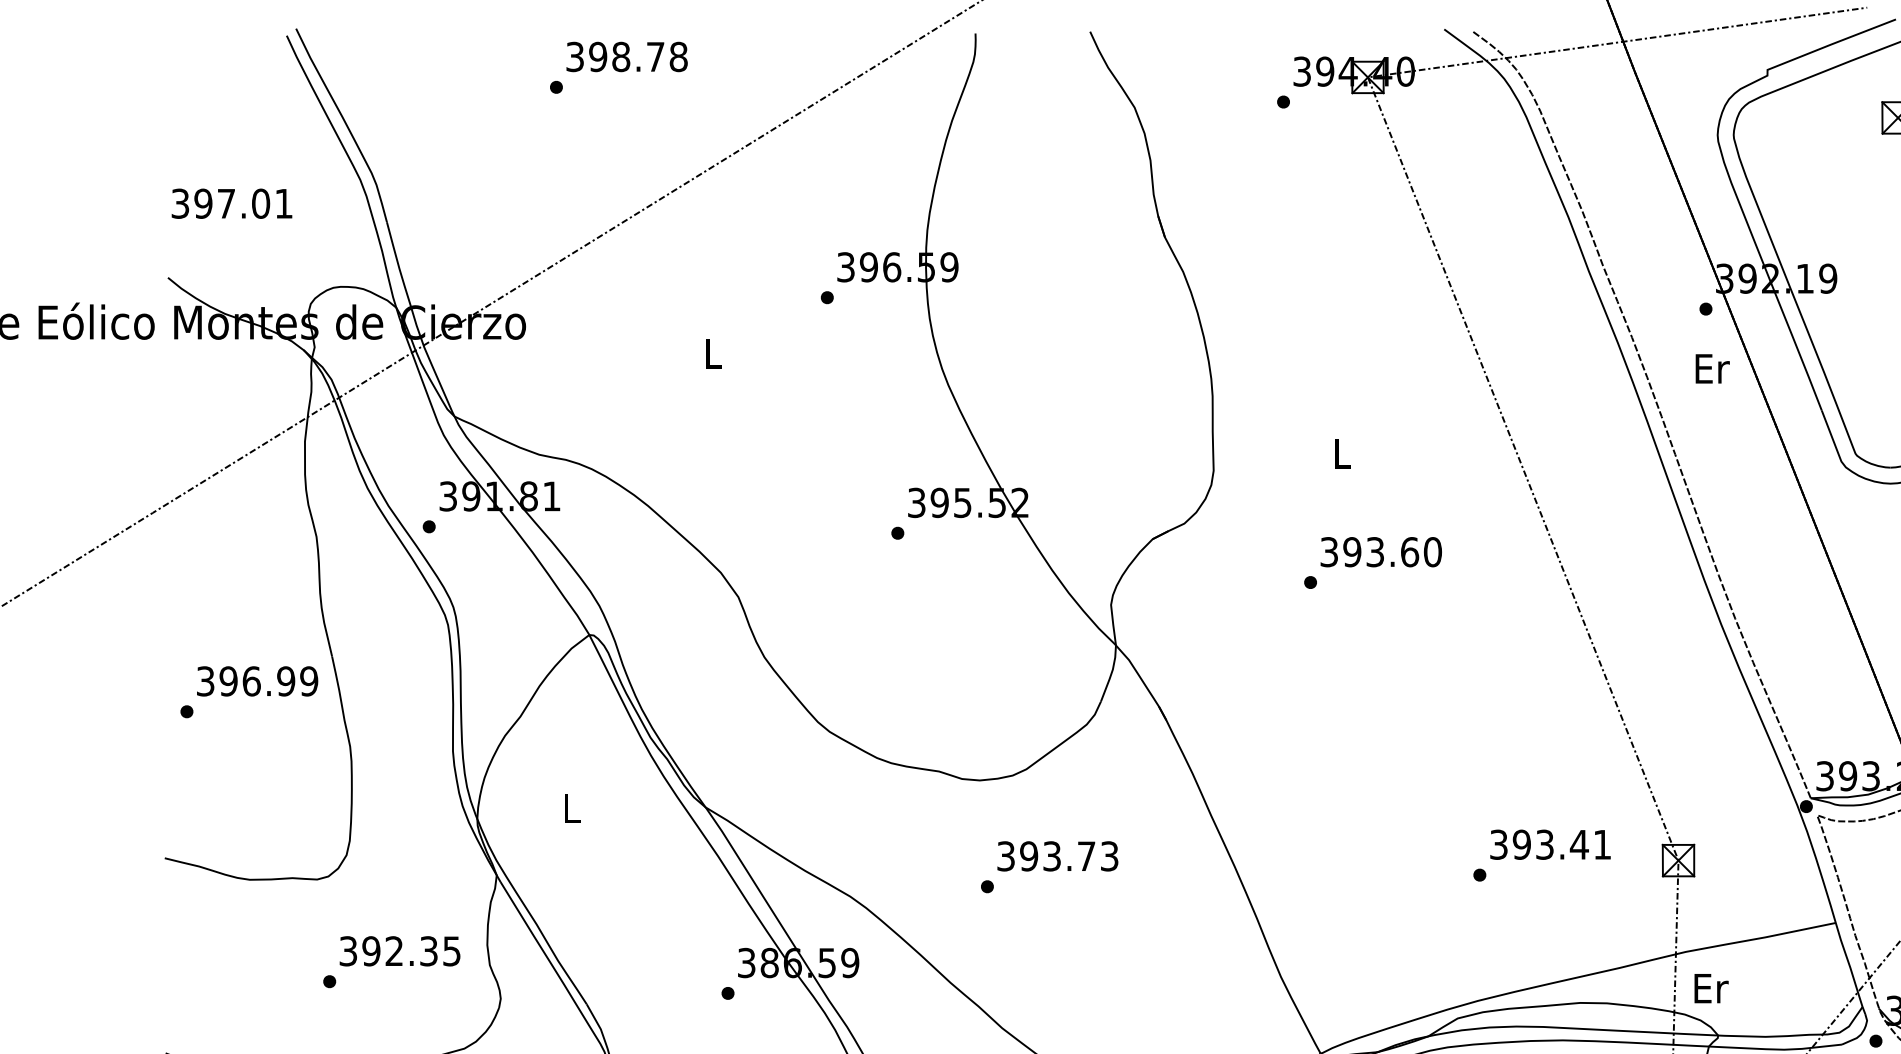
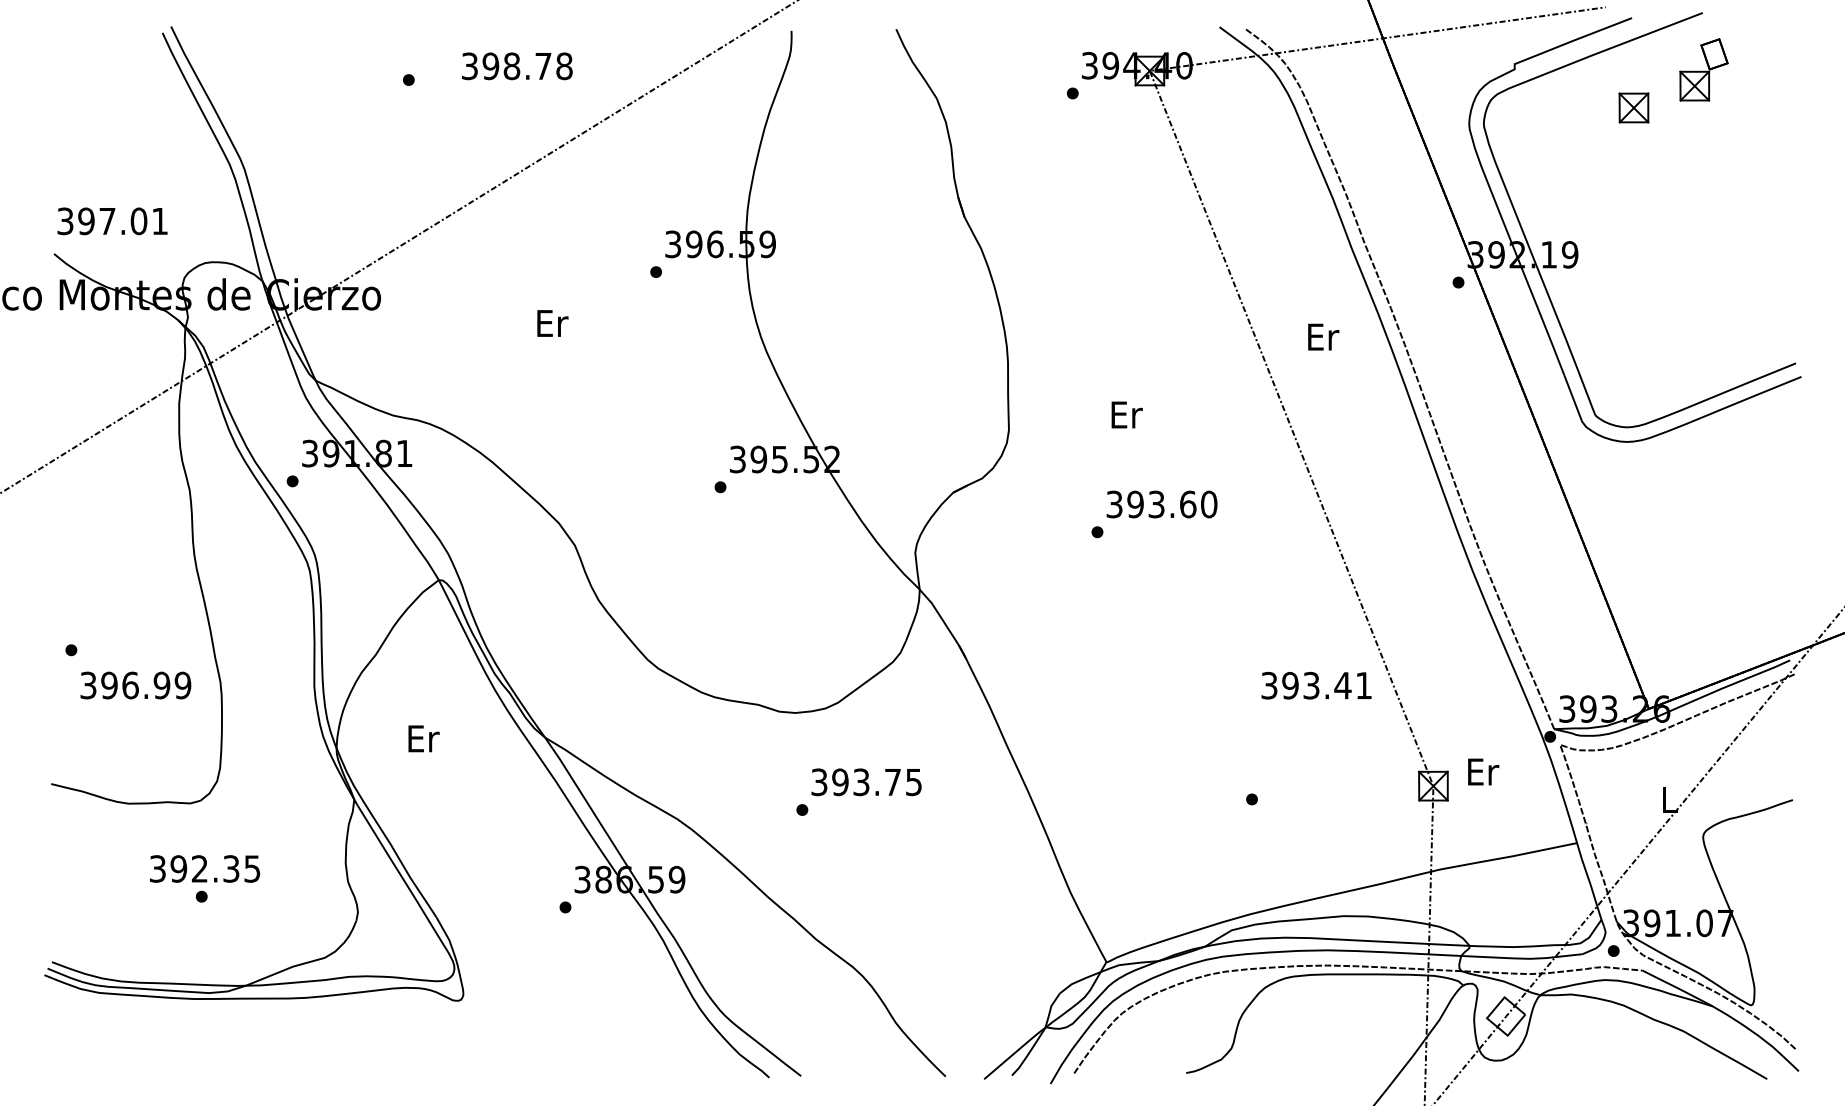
text: (627, 57) -> (517, 66), moved
text: (231, 203) -> (112, 221), moved
text: (713, 353) -> (552, 323), L -> Er
text: (1712, 368) -> (1323, 336), moved
text: (1342, 453) -> (1126, 414), L -> Er
text: (257, 681) -> (135, 685), moved
text: (572, 808) -> (423, 738), L -> Er
text: (1550, 844) -> (1316, 685), moved
text: (1109, 855) -> (913, 781), 393.73 -> 393.75
text: (400, 950) -> (205, 868), moved
text: (1711, 988) -> (1483, 771), moved

